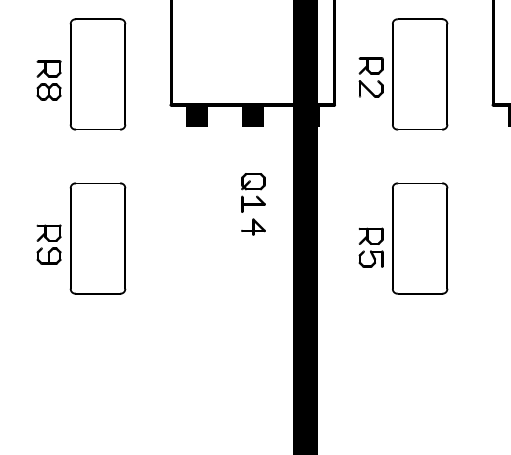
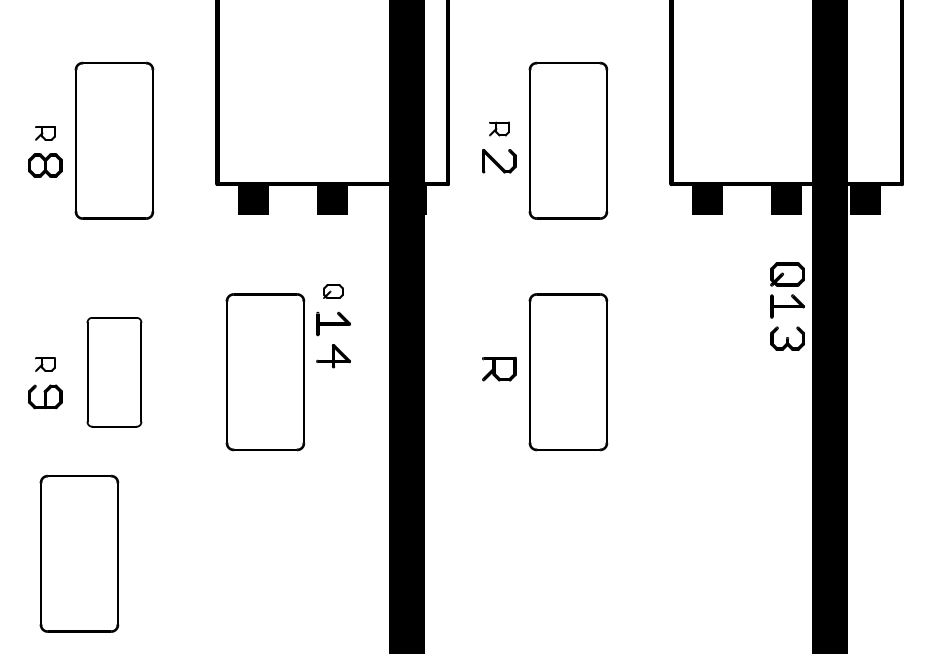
part: (371, 65) -> (499, 128), size x0.6
part: (49, 69) -> (45, 133), size x0.6
part: (253, 181) -> (333, 291), size x0.6
part: (49, 233) -> (45, 364), size x0.6
part: (98, 238) -> (114, 372), size x0.7
part: (205, 238) -> (265, 372), added
part: (371, 259) -> (499, 401), removed
part: (73, 367) -> (79, 553), added

